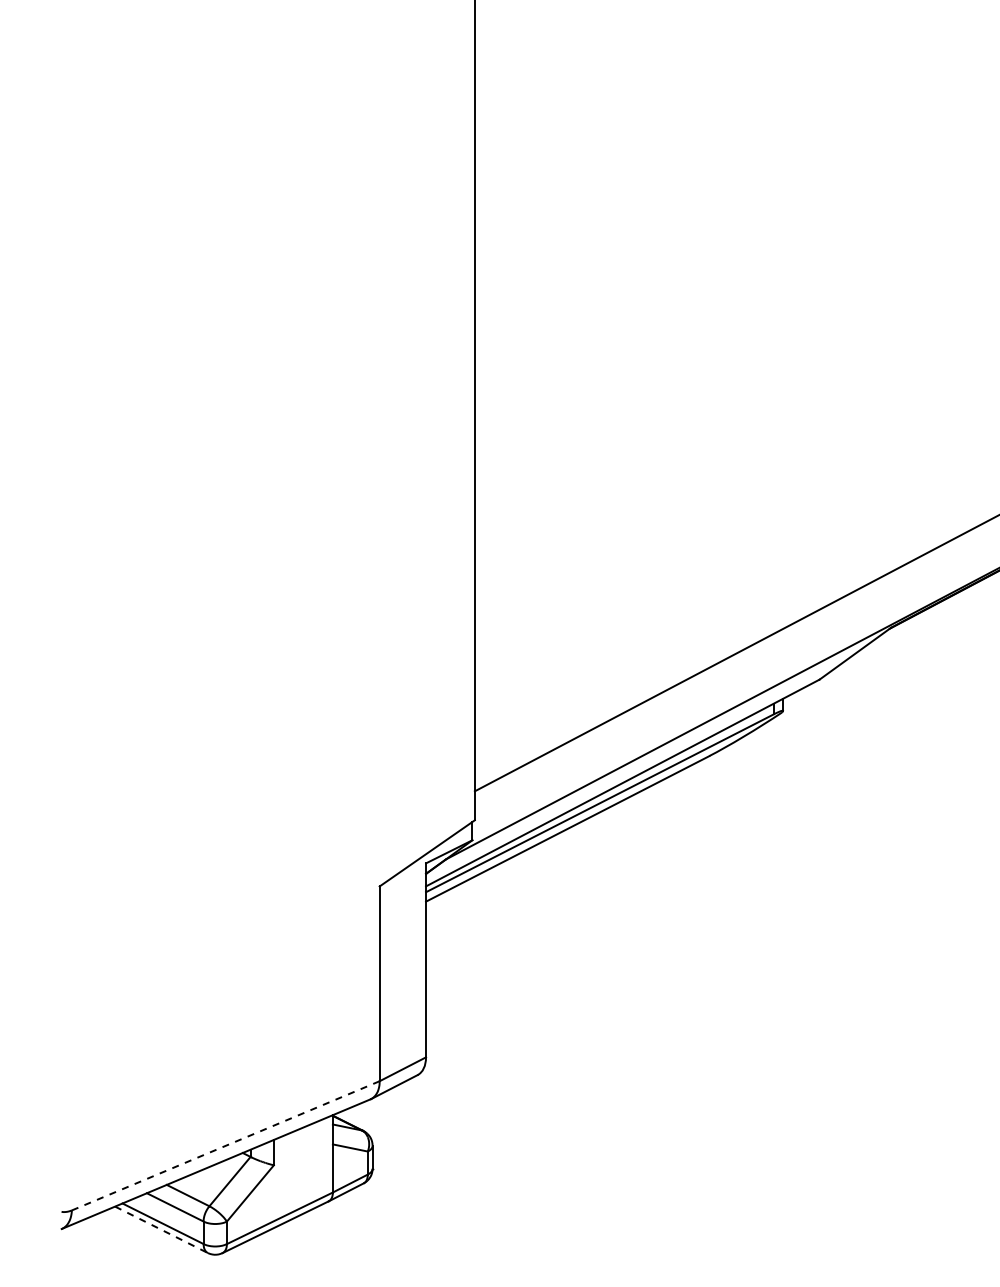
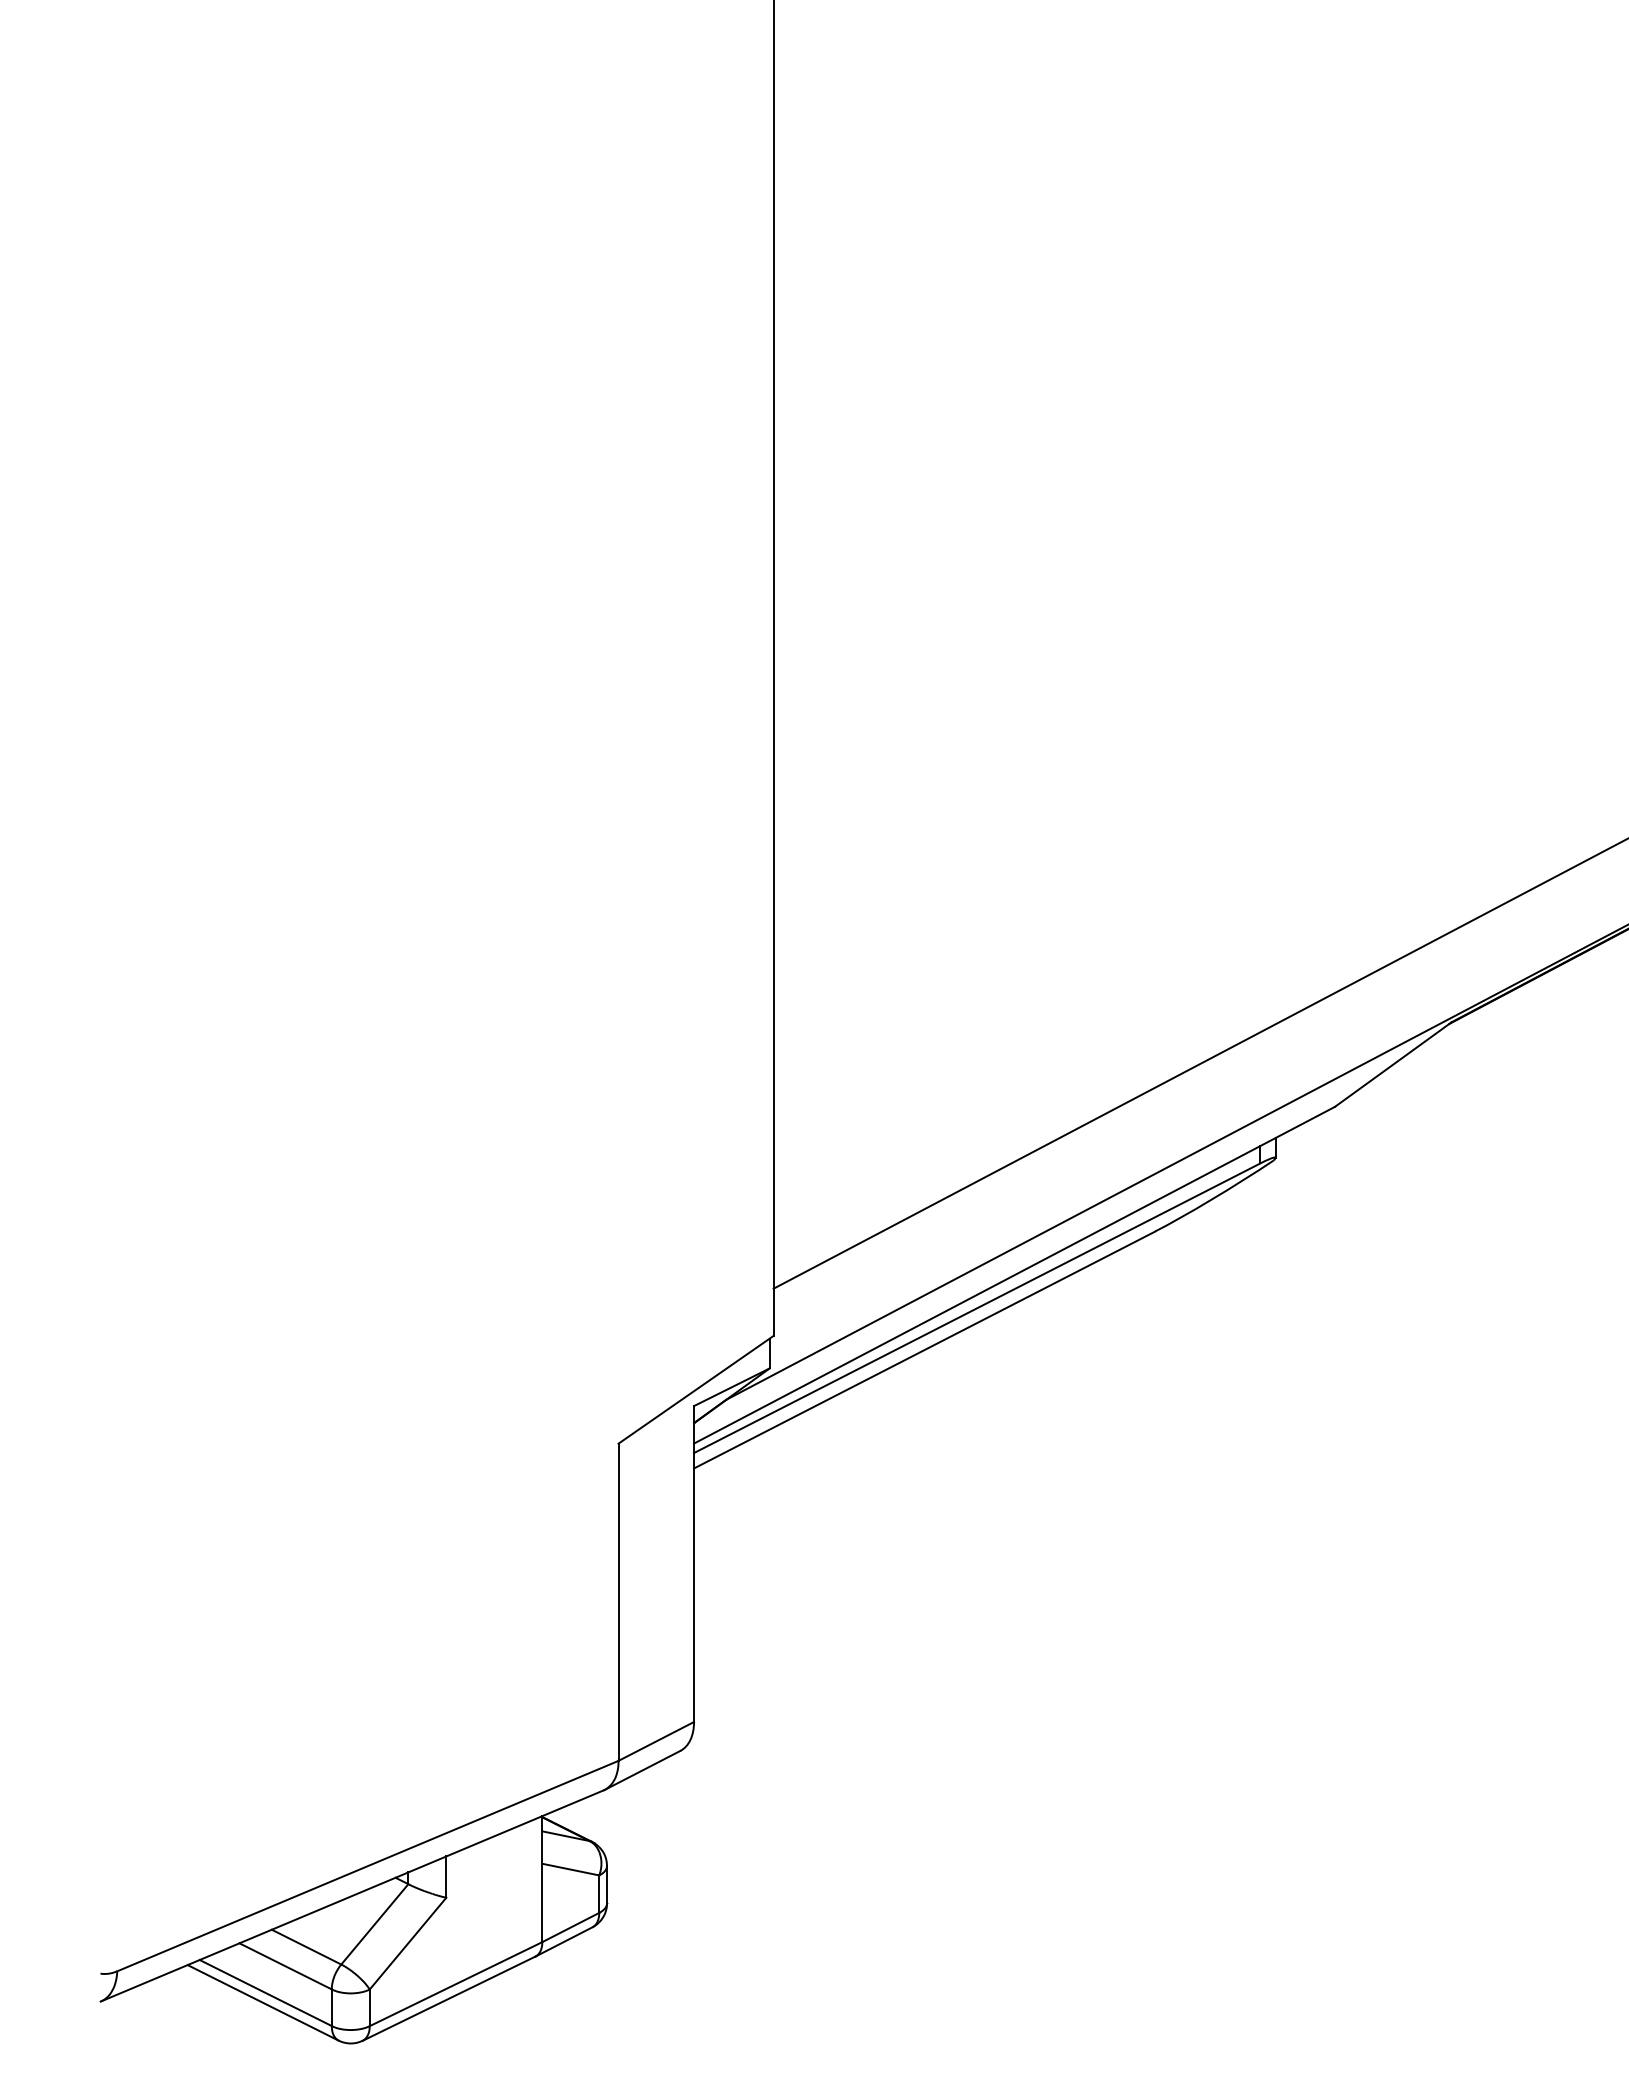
line: (225, 1145) -> (367, 1865), dashed -> solid
line: (161, 1229) -> (263, 2002), dashed -> solid

